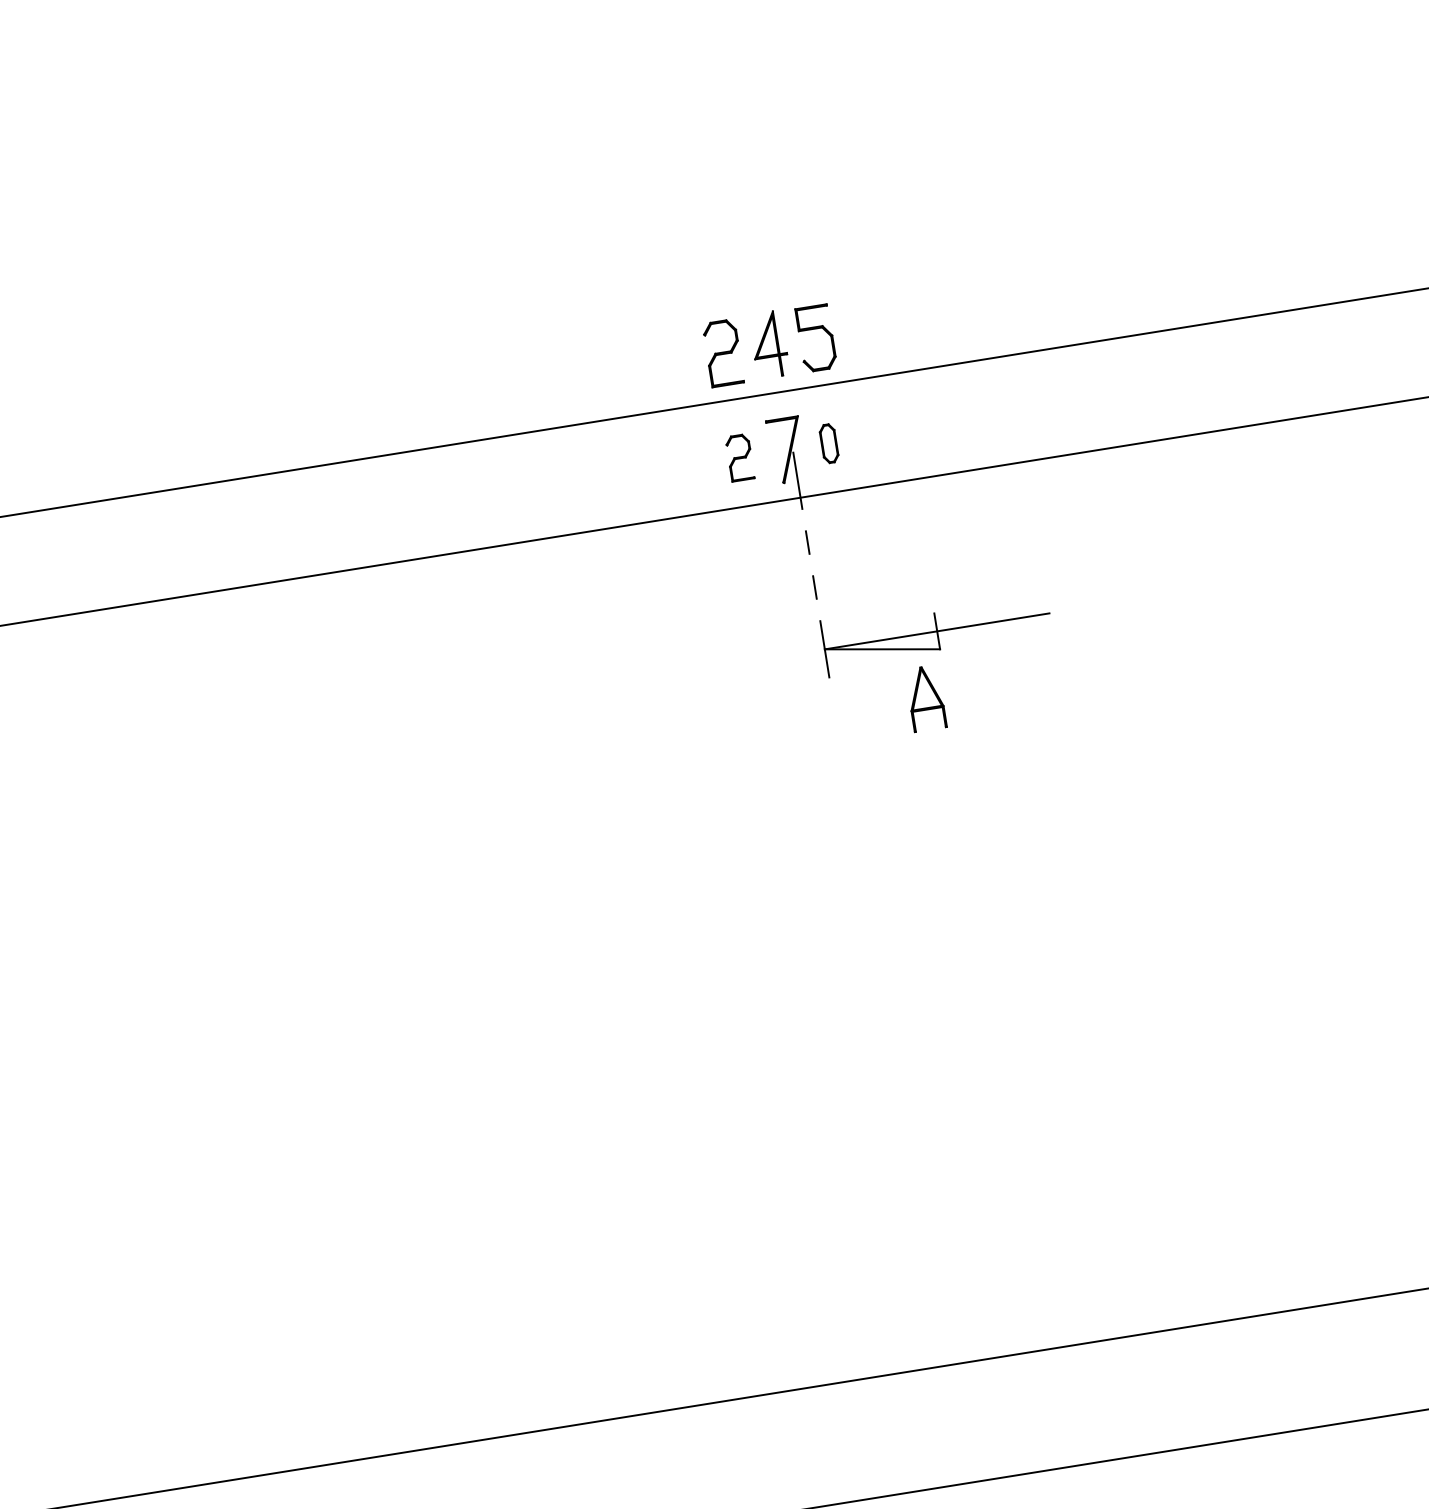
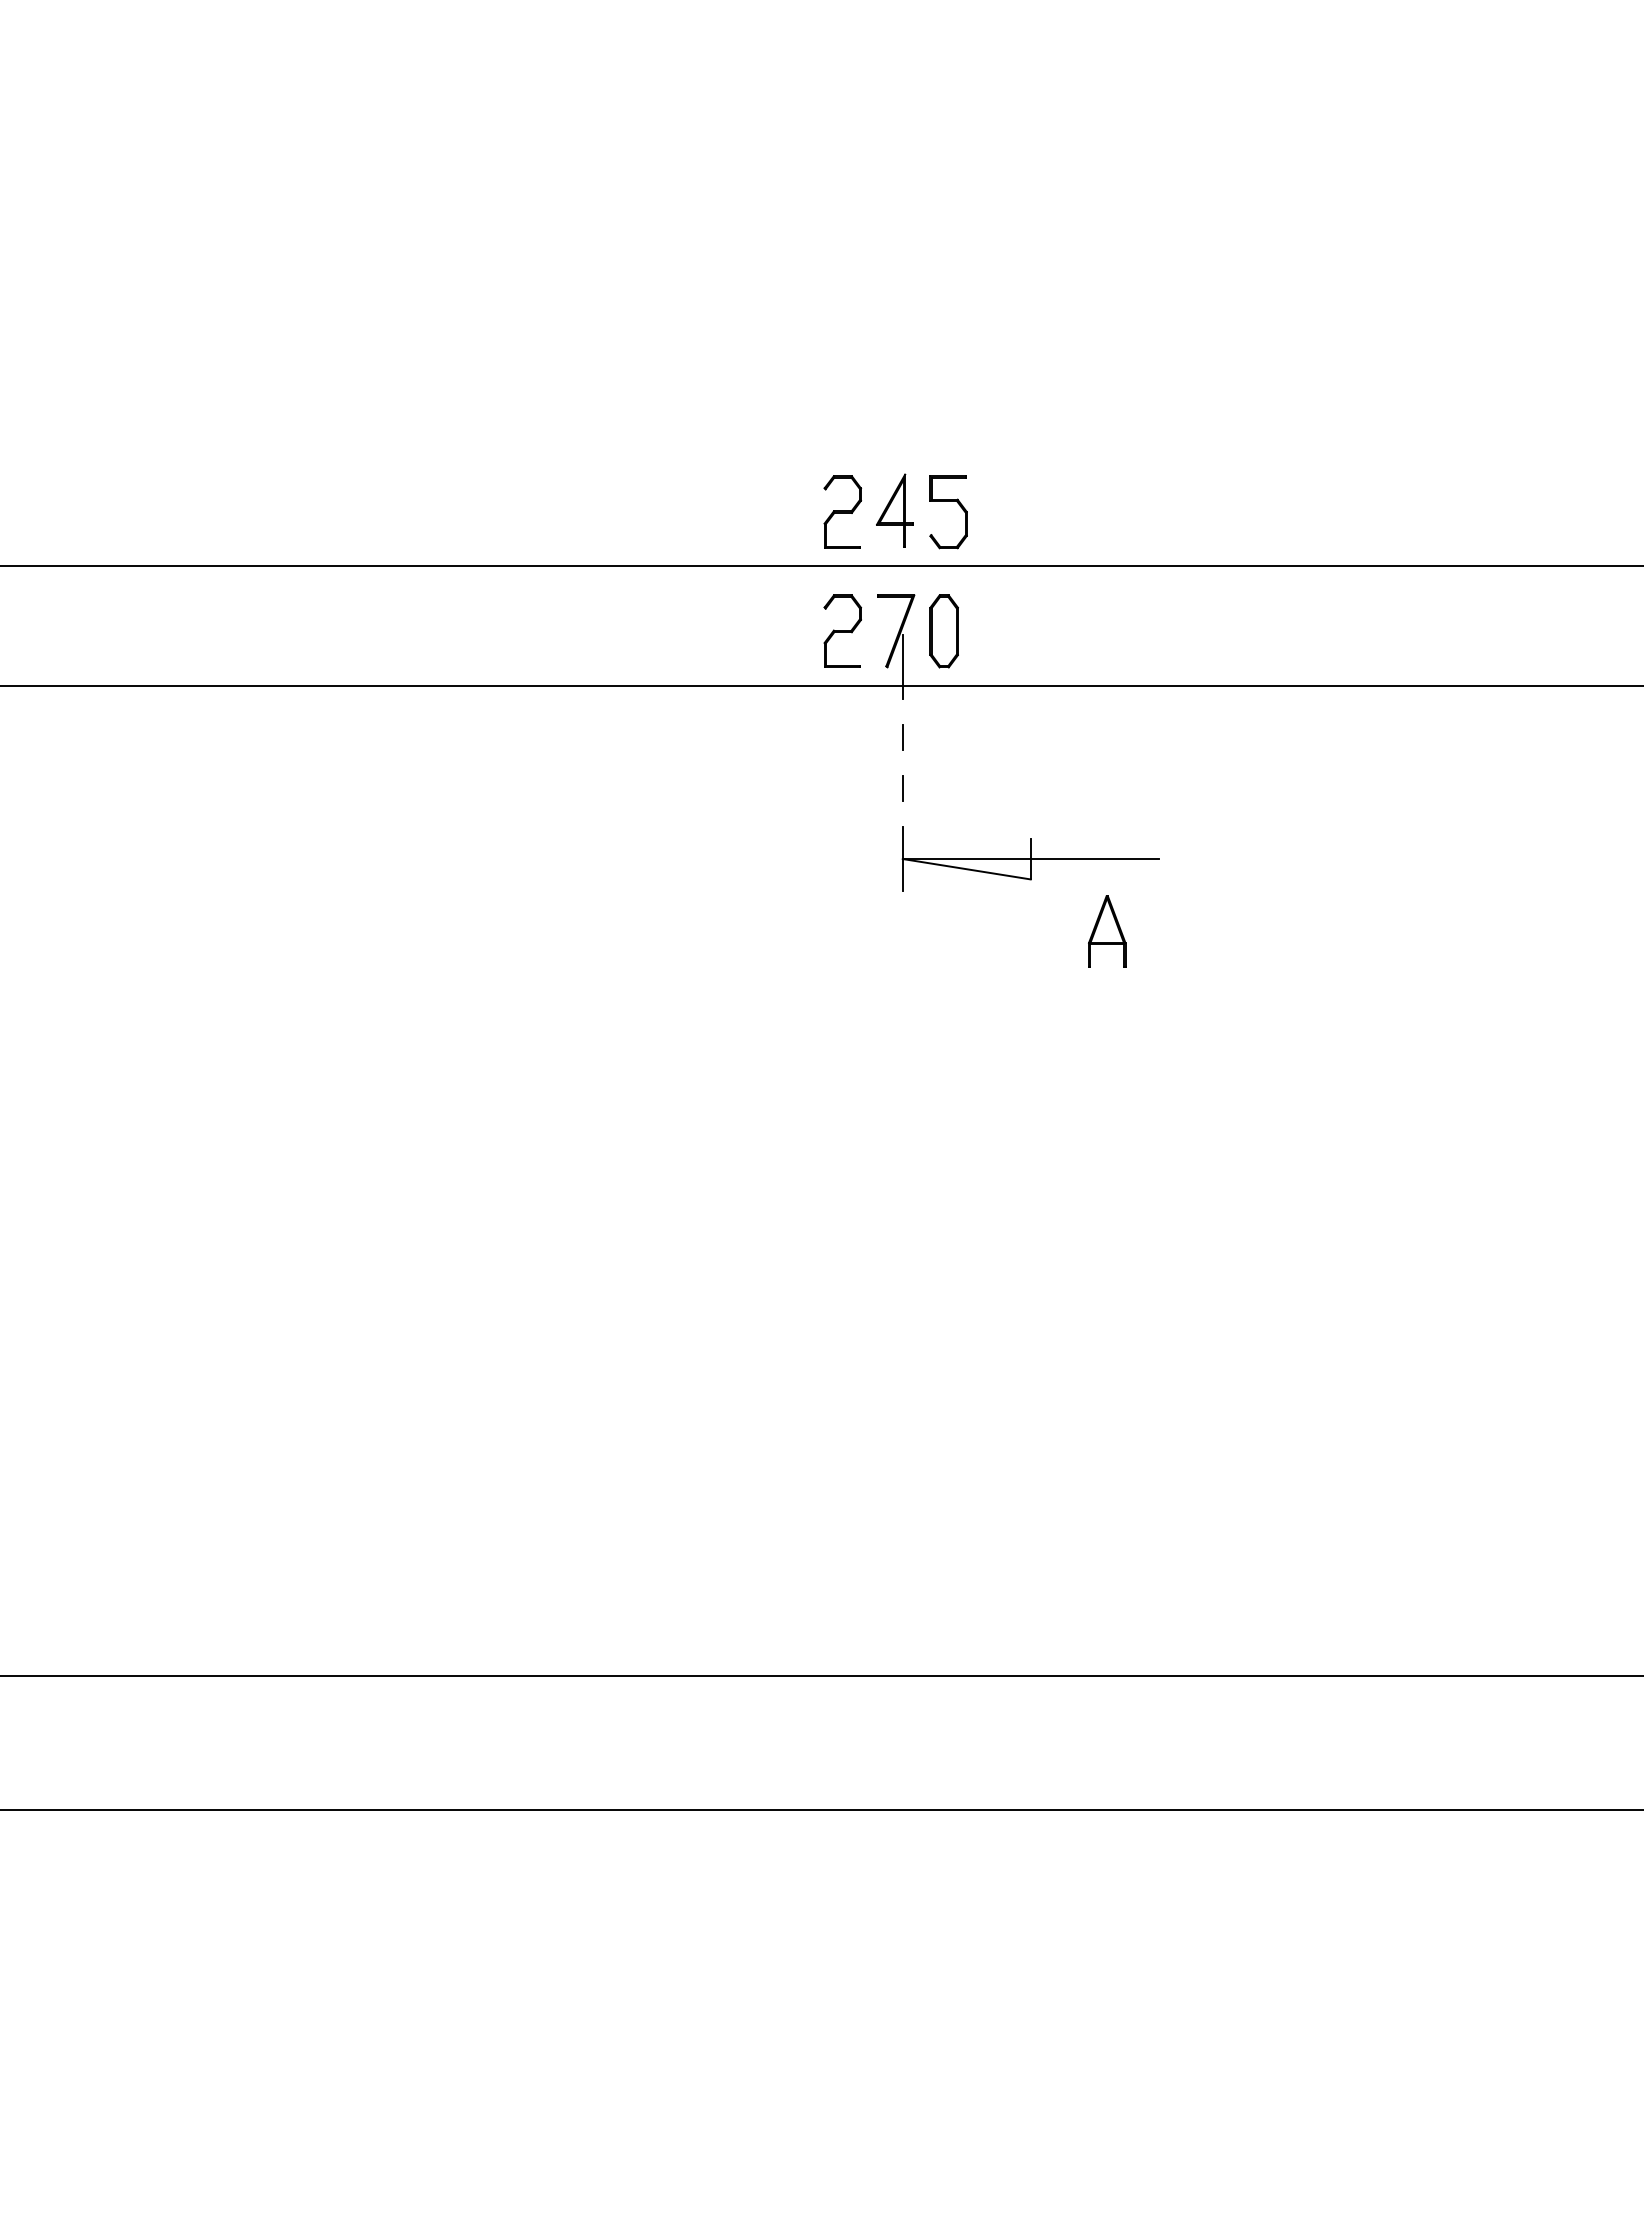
part: (828, 443) -> (943, 631), size x1.67
part: (739, 457) -> (842, 630), size x1.43
part: (926, 698) -> (1107, 931), moved

